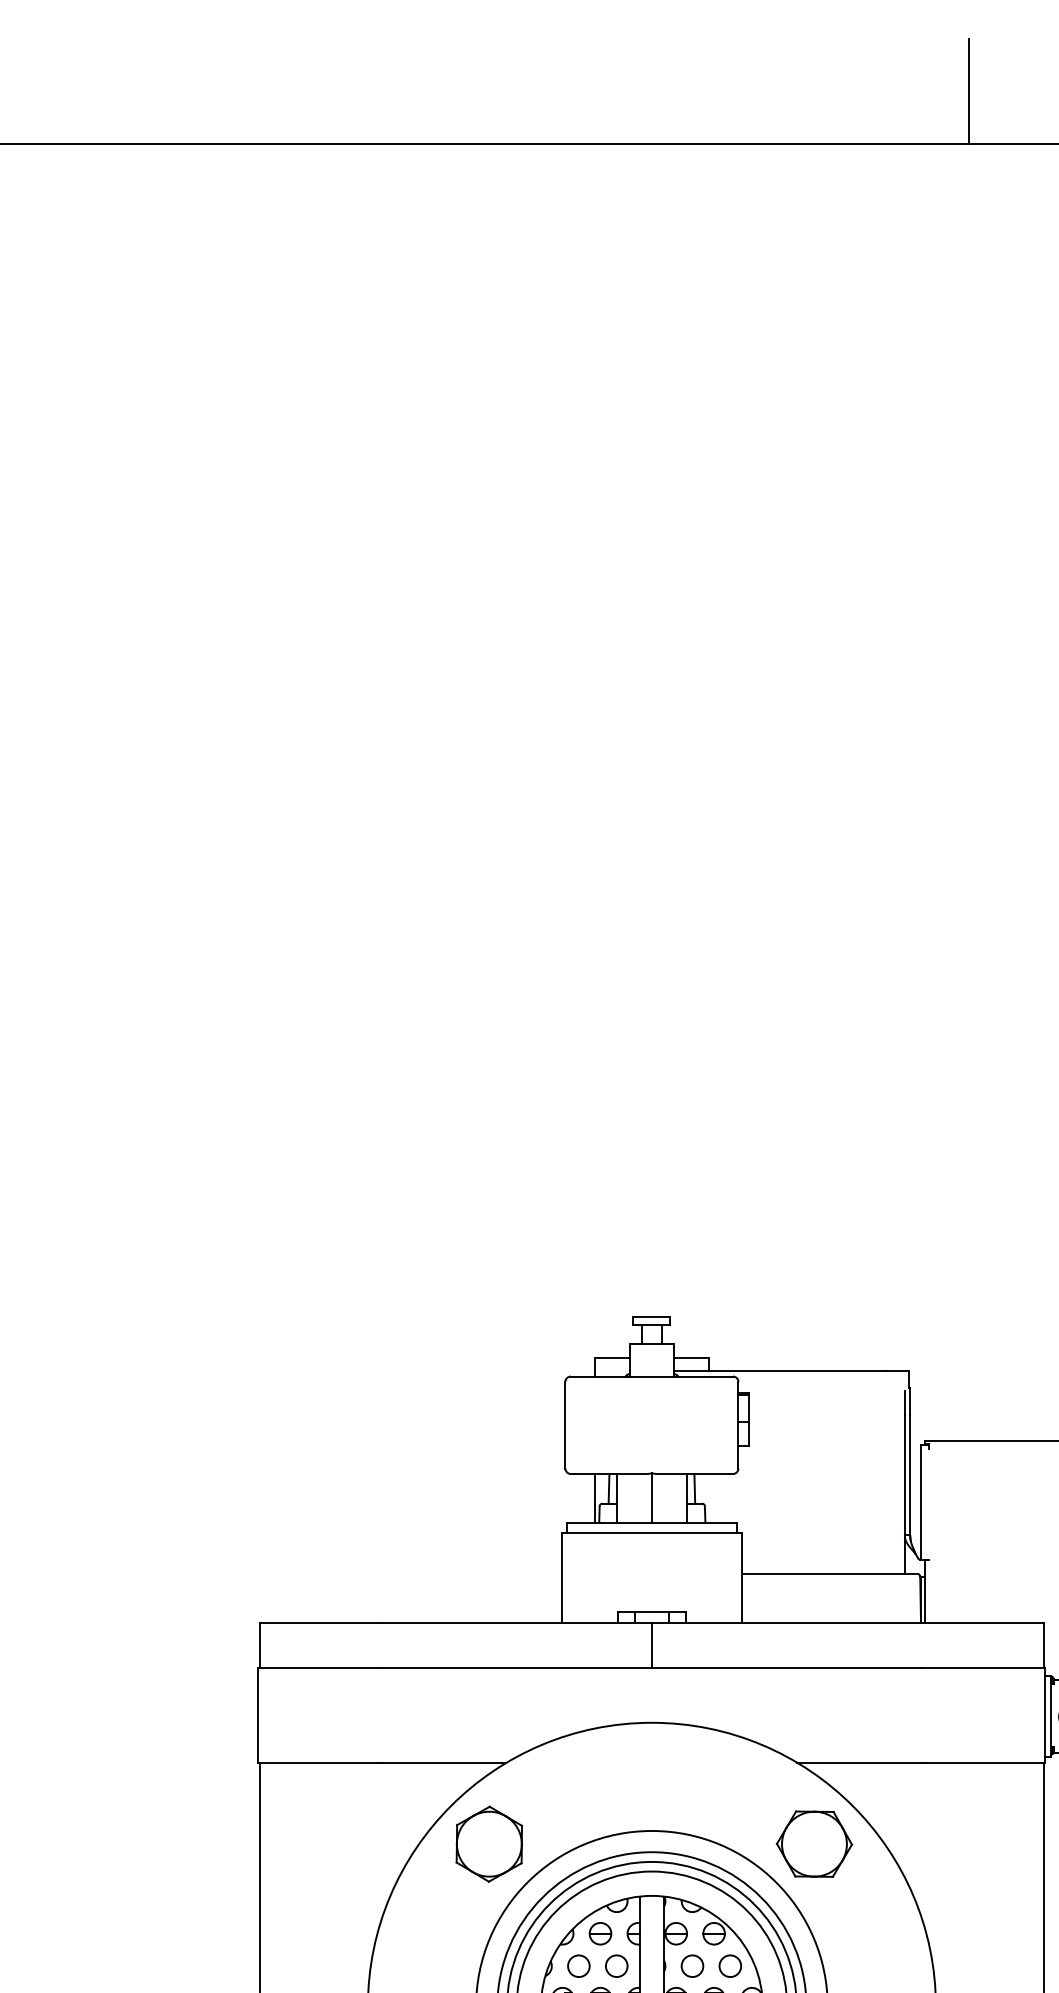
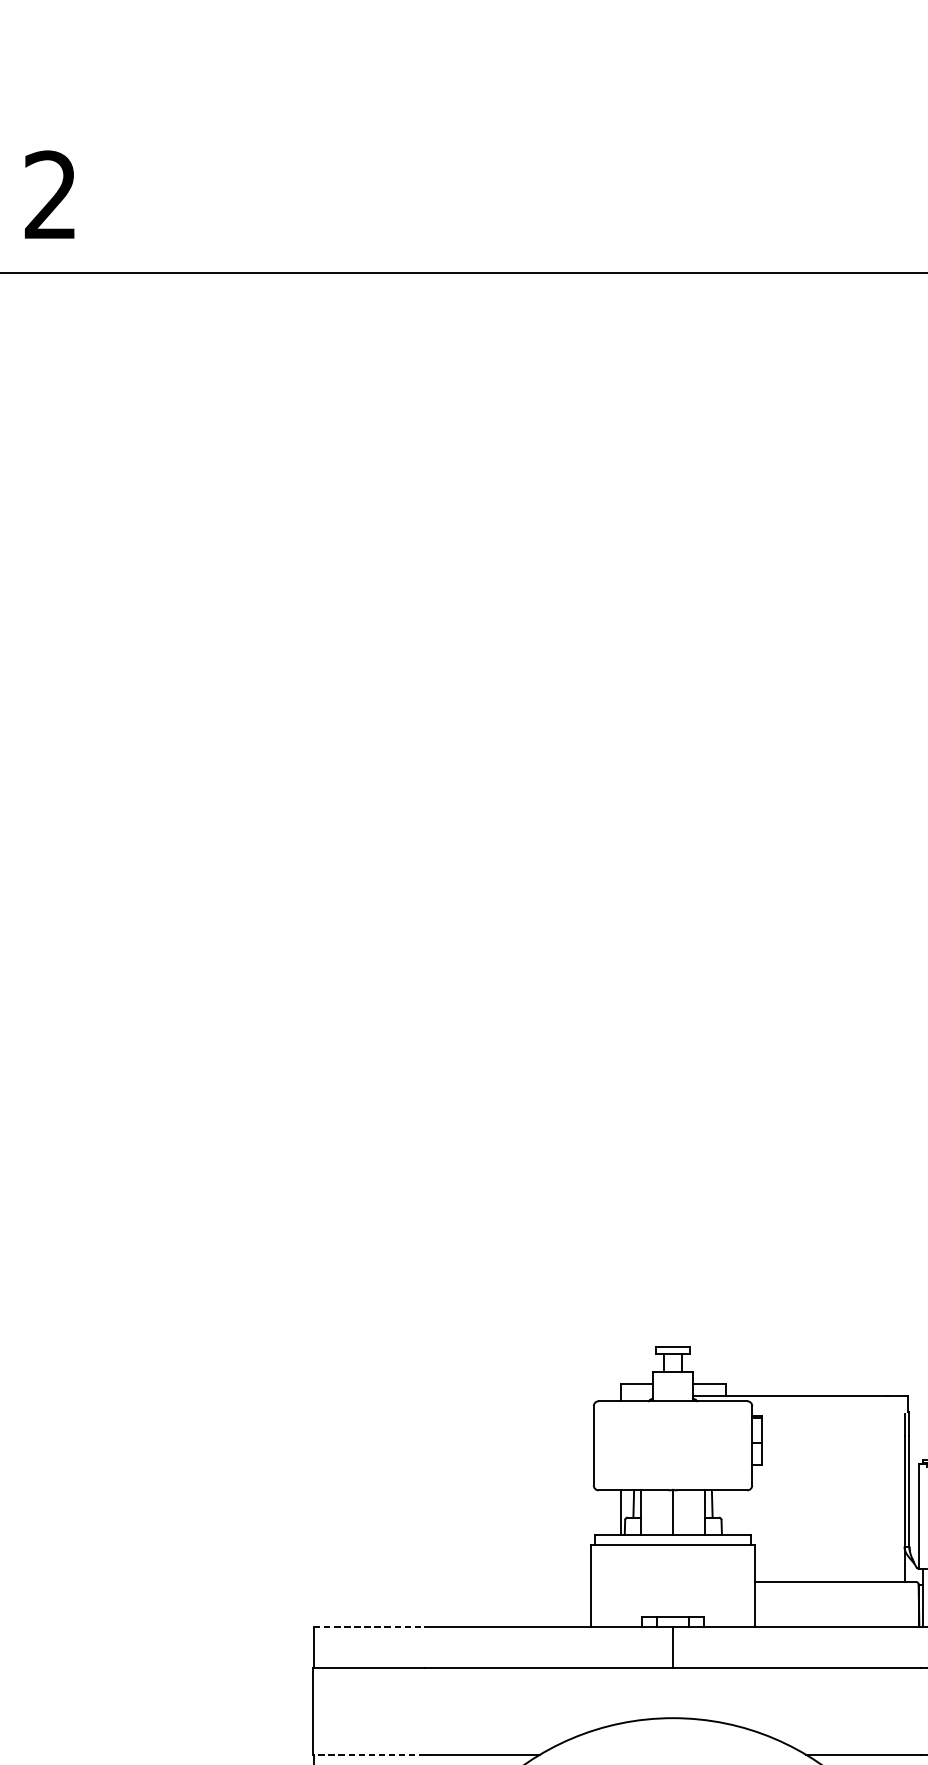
line: (320, 1622) -> (369, 1626), solid -> dashed
line: (319, 1762) -> (368, 1754), solid -> dashed

